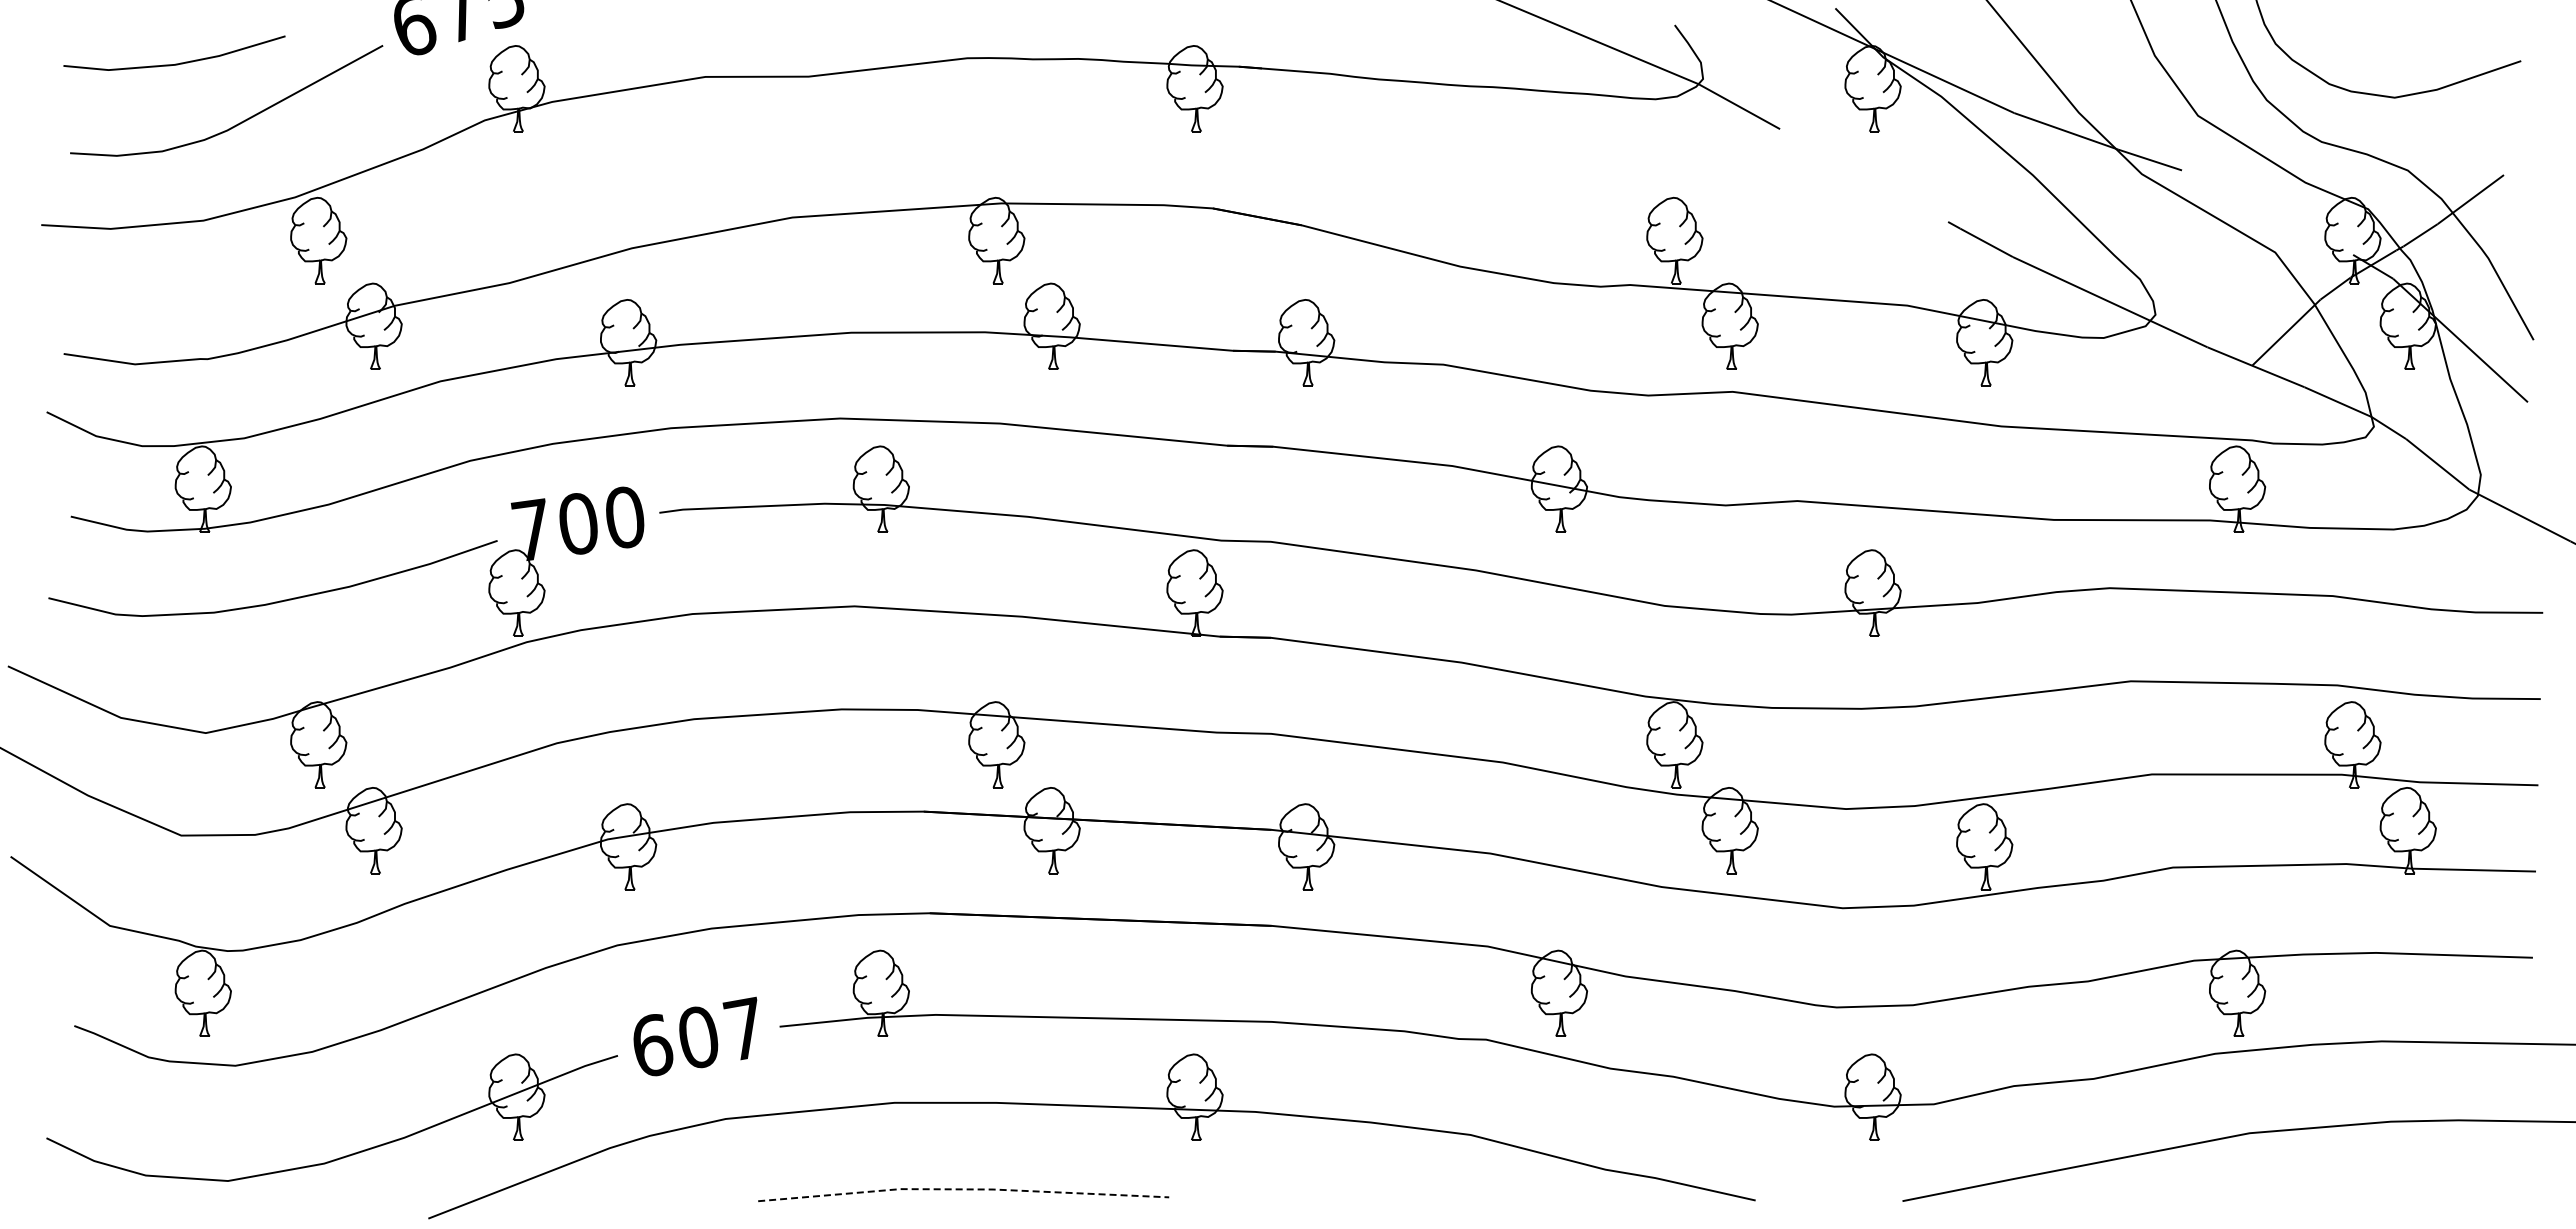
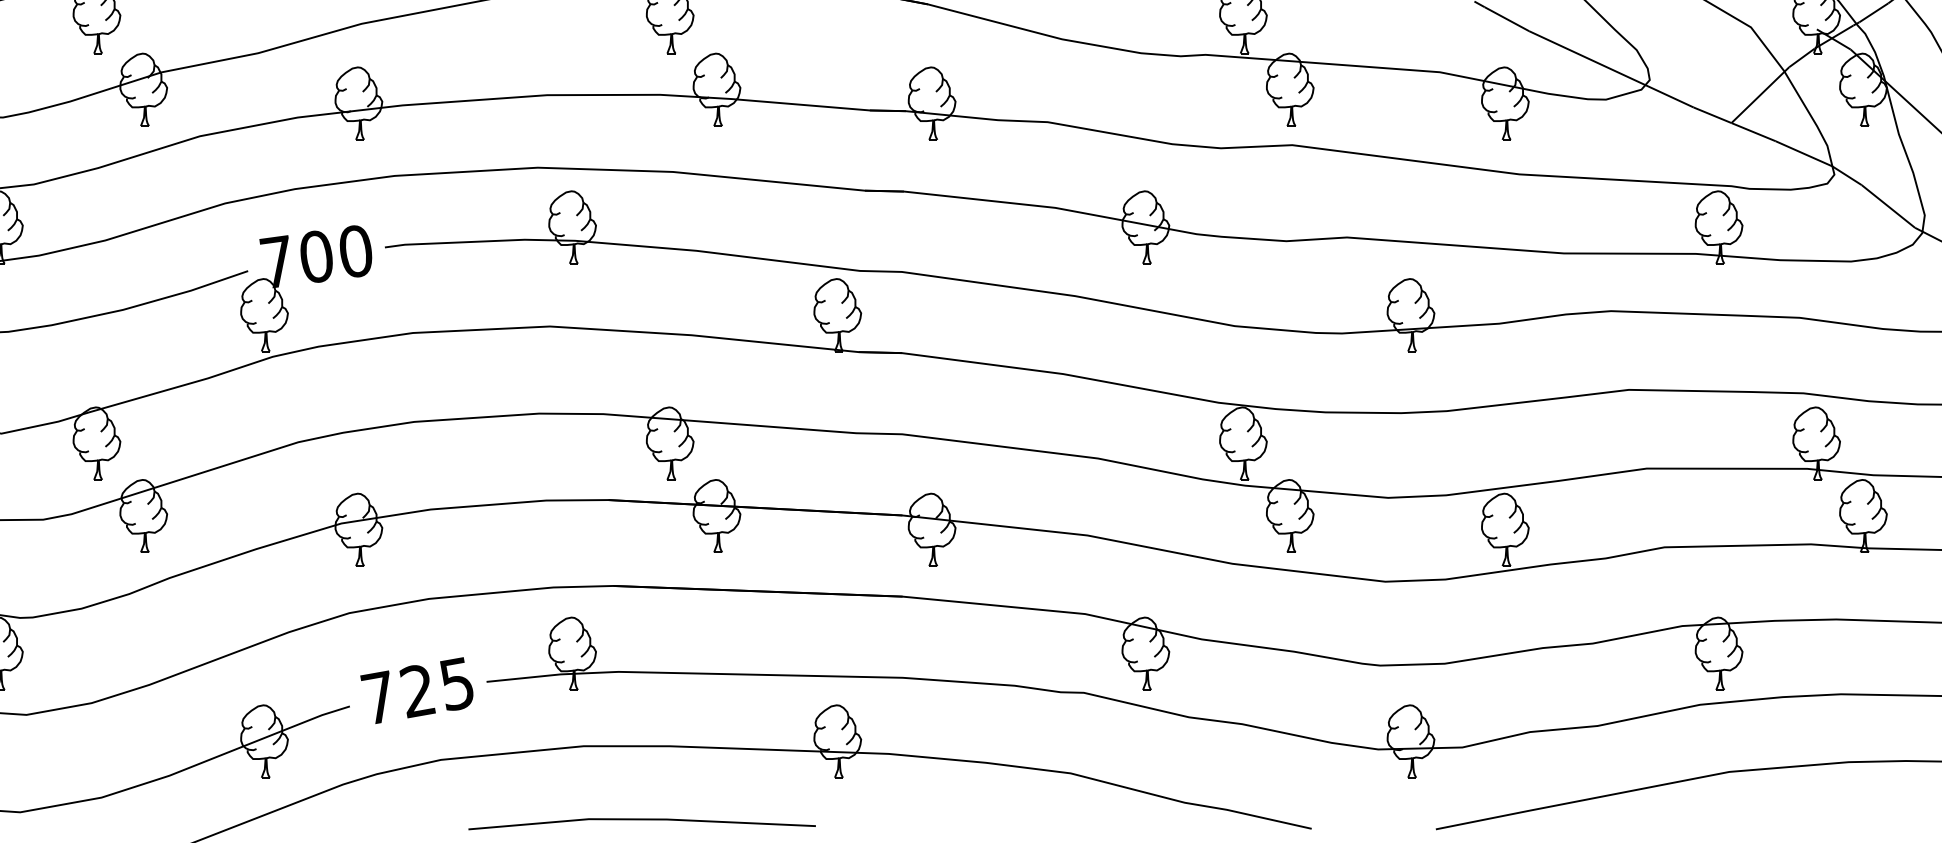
text: (696, 1036) -> (416, 690), 607 -> 725
line: (964, 1189) -> (642, 819), dashed -> solid

